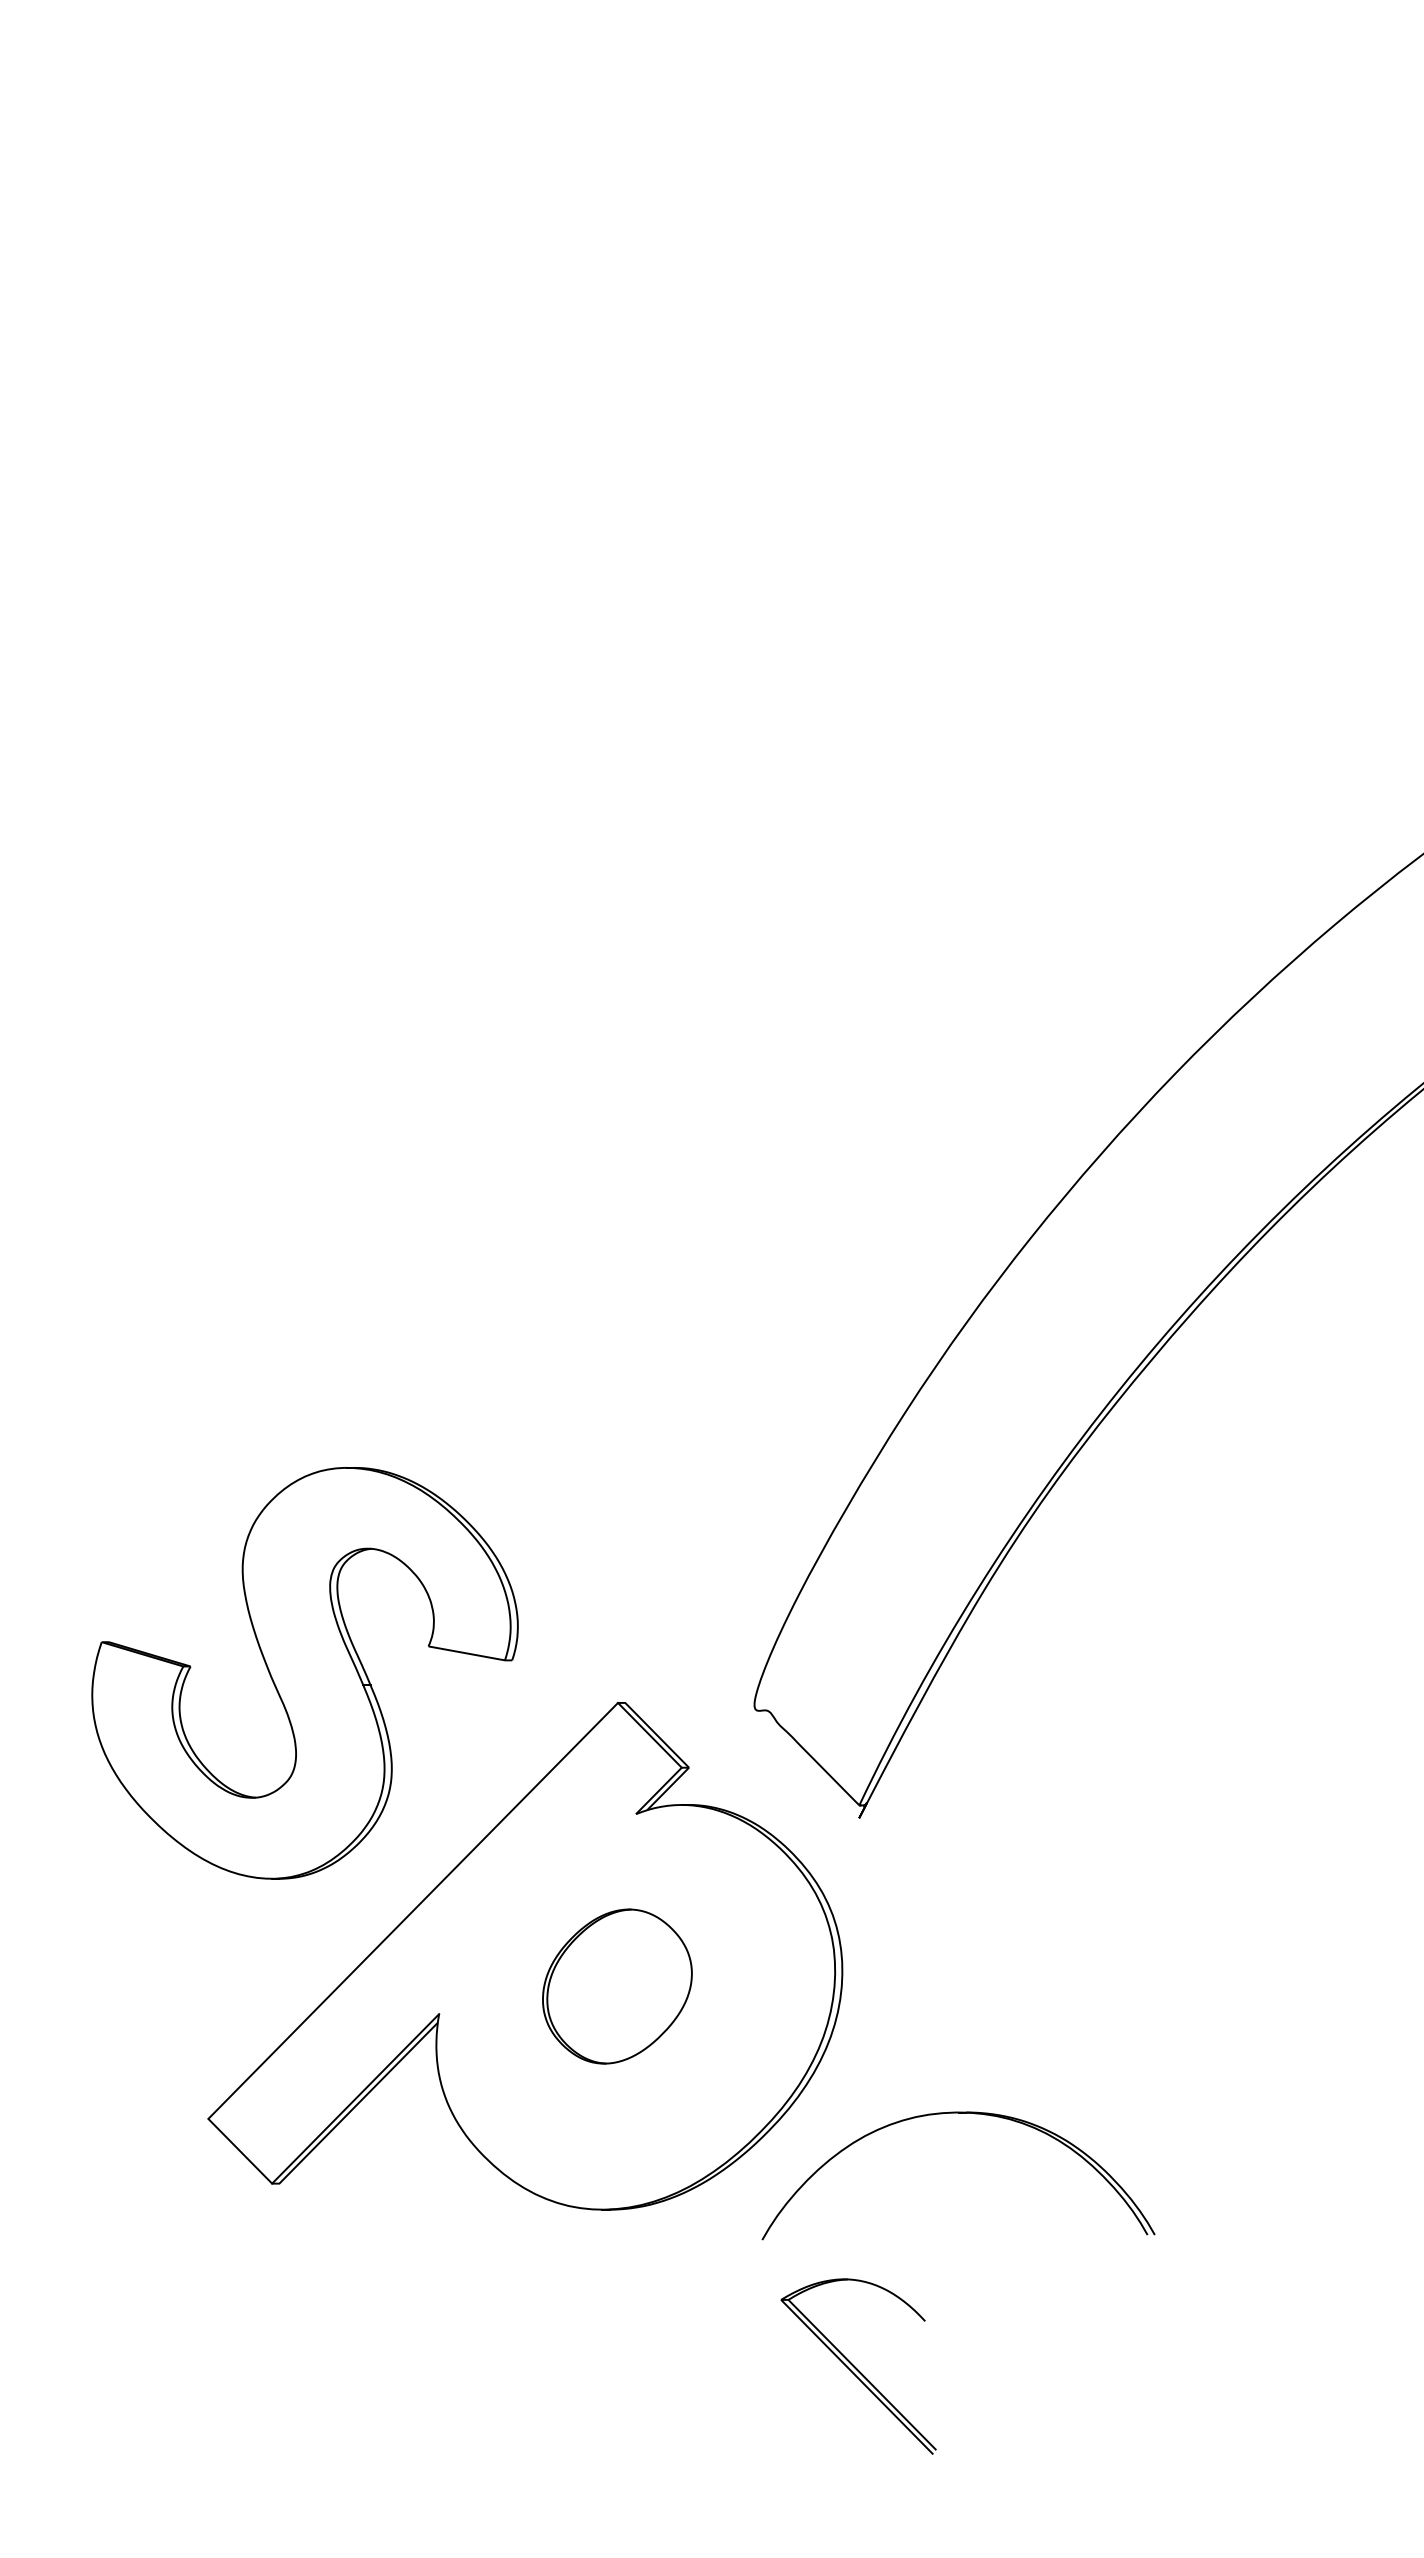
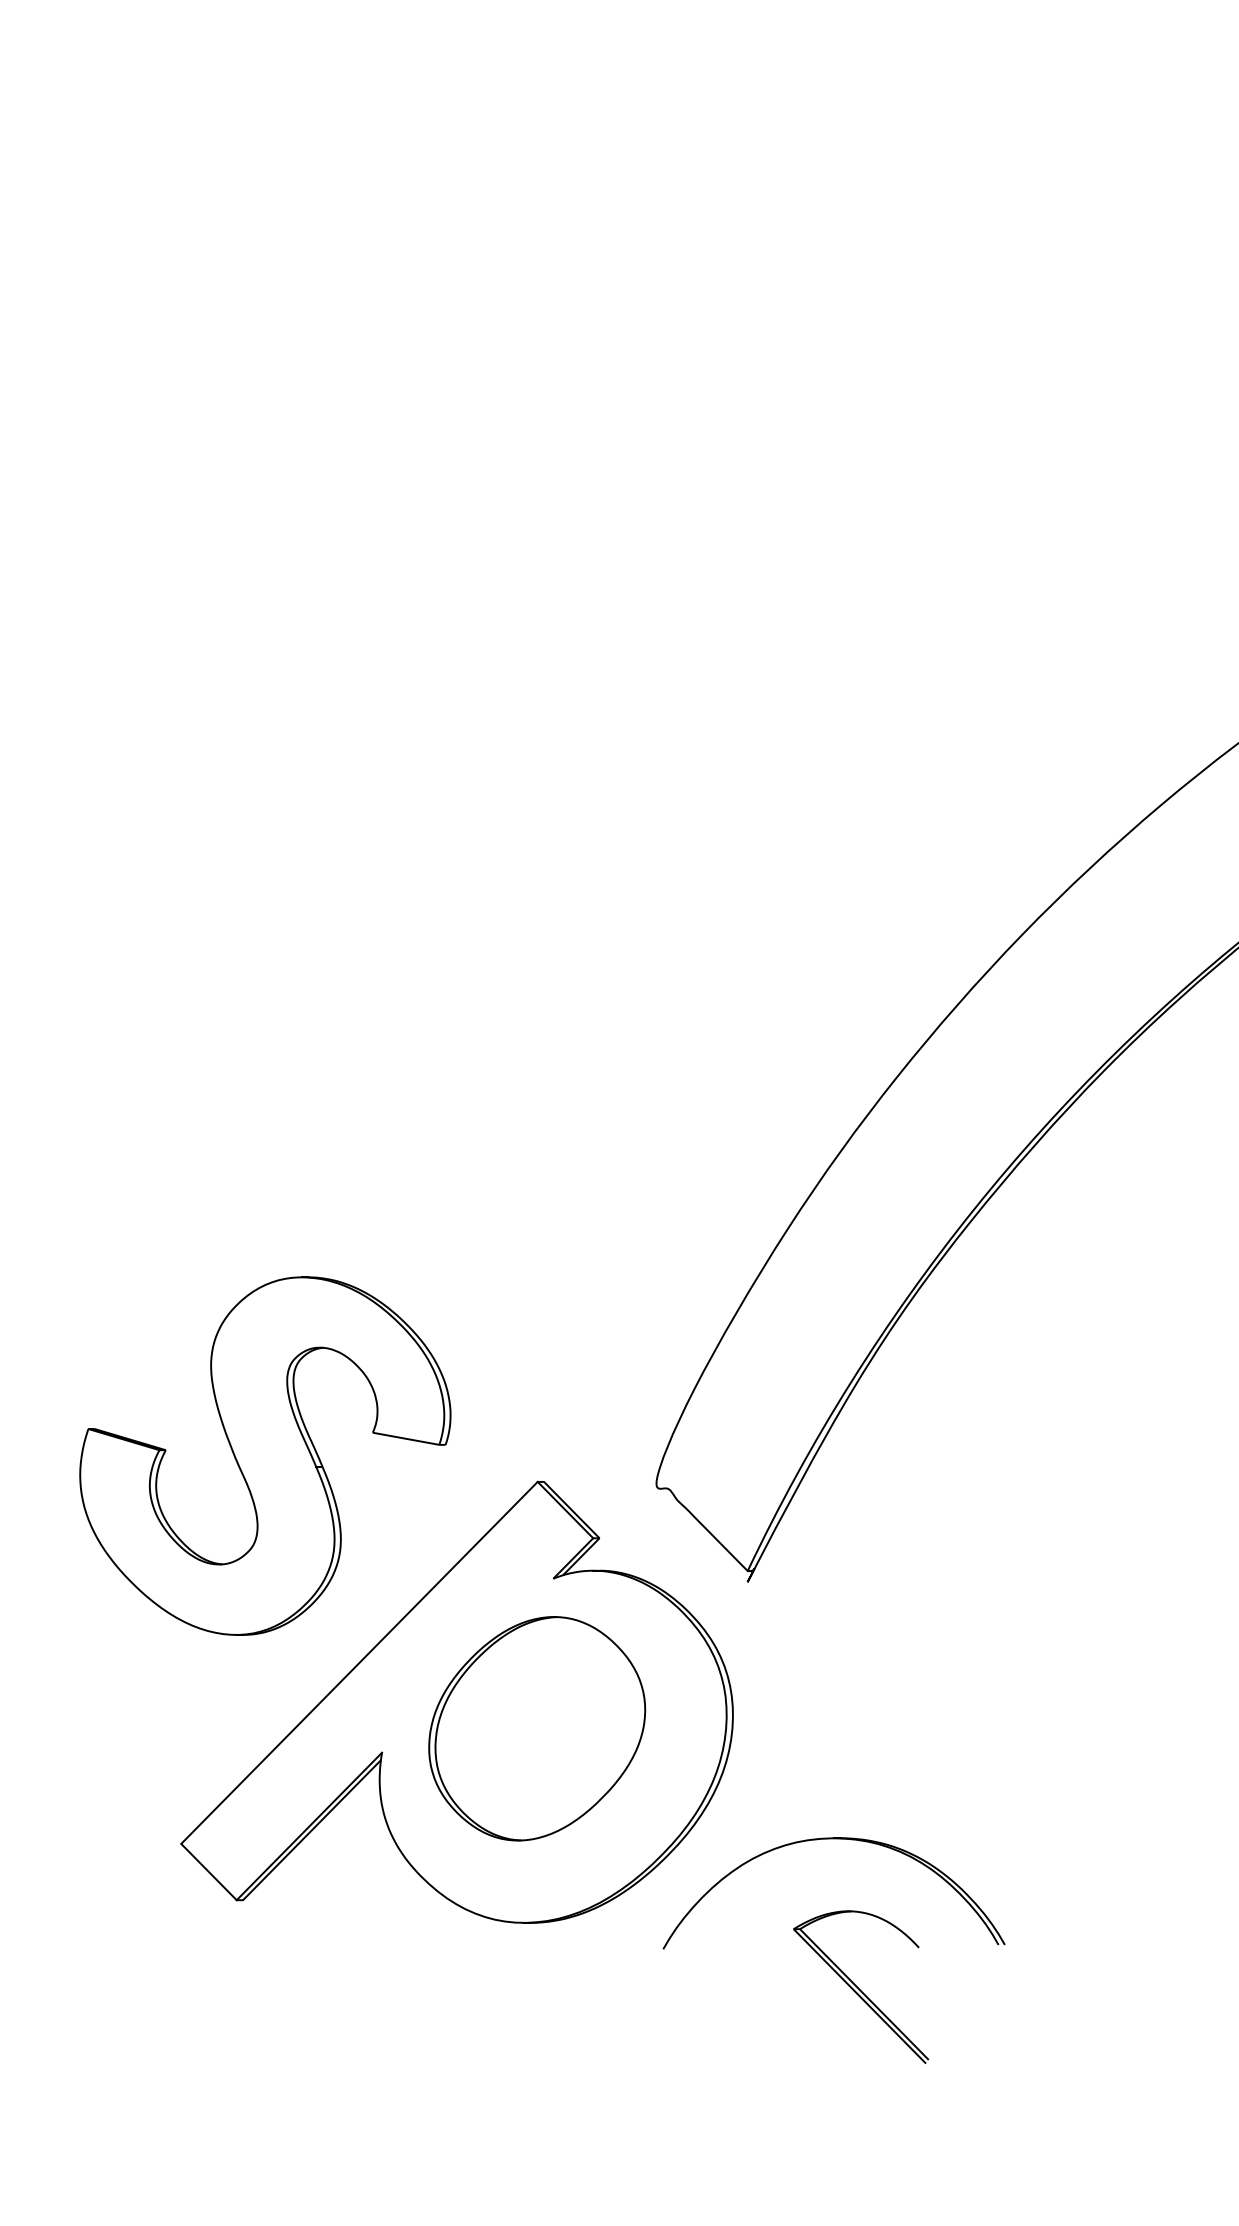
part: (617, 1986) -> (537, 1728), size x1.67
part: (858, 2366) -> (860, 1987), moved

